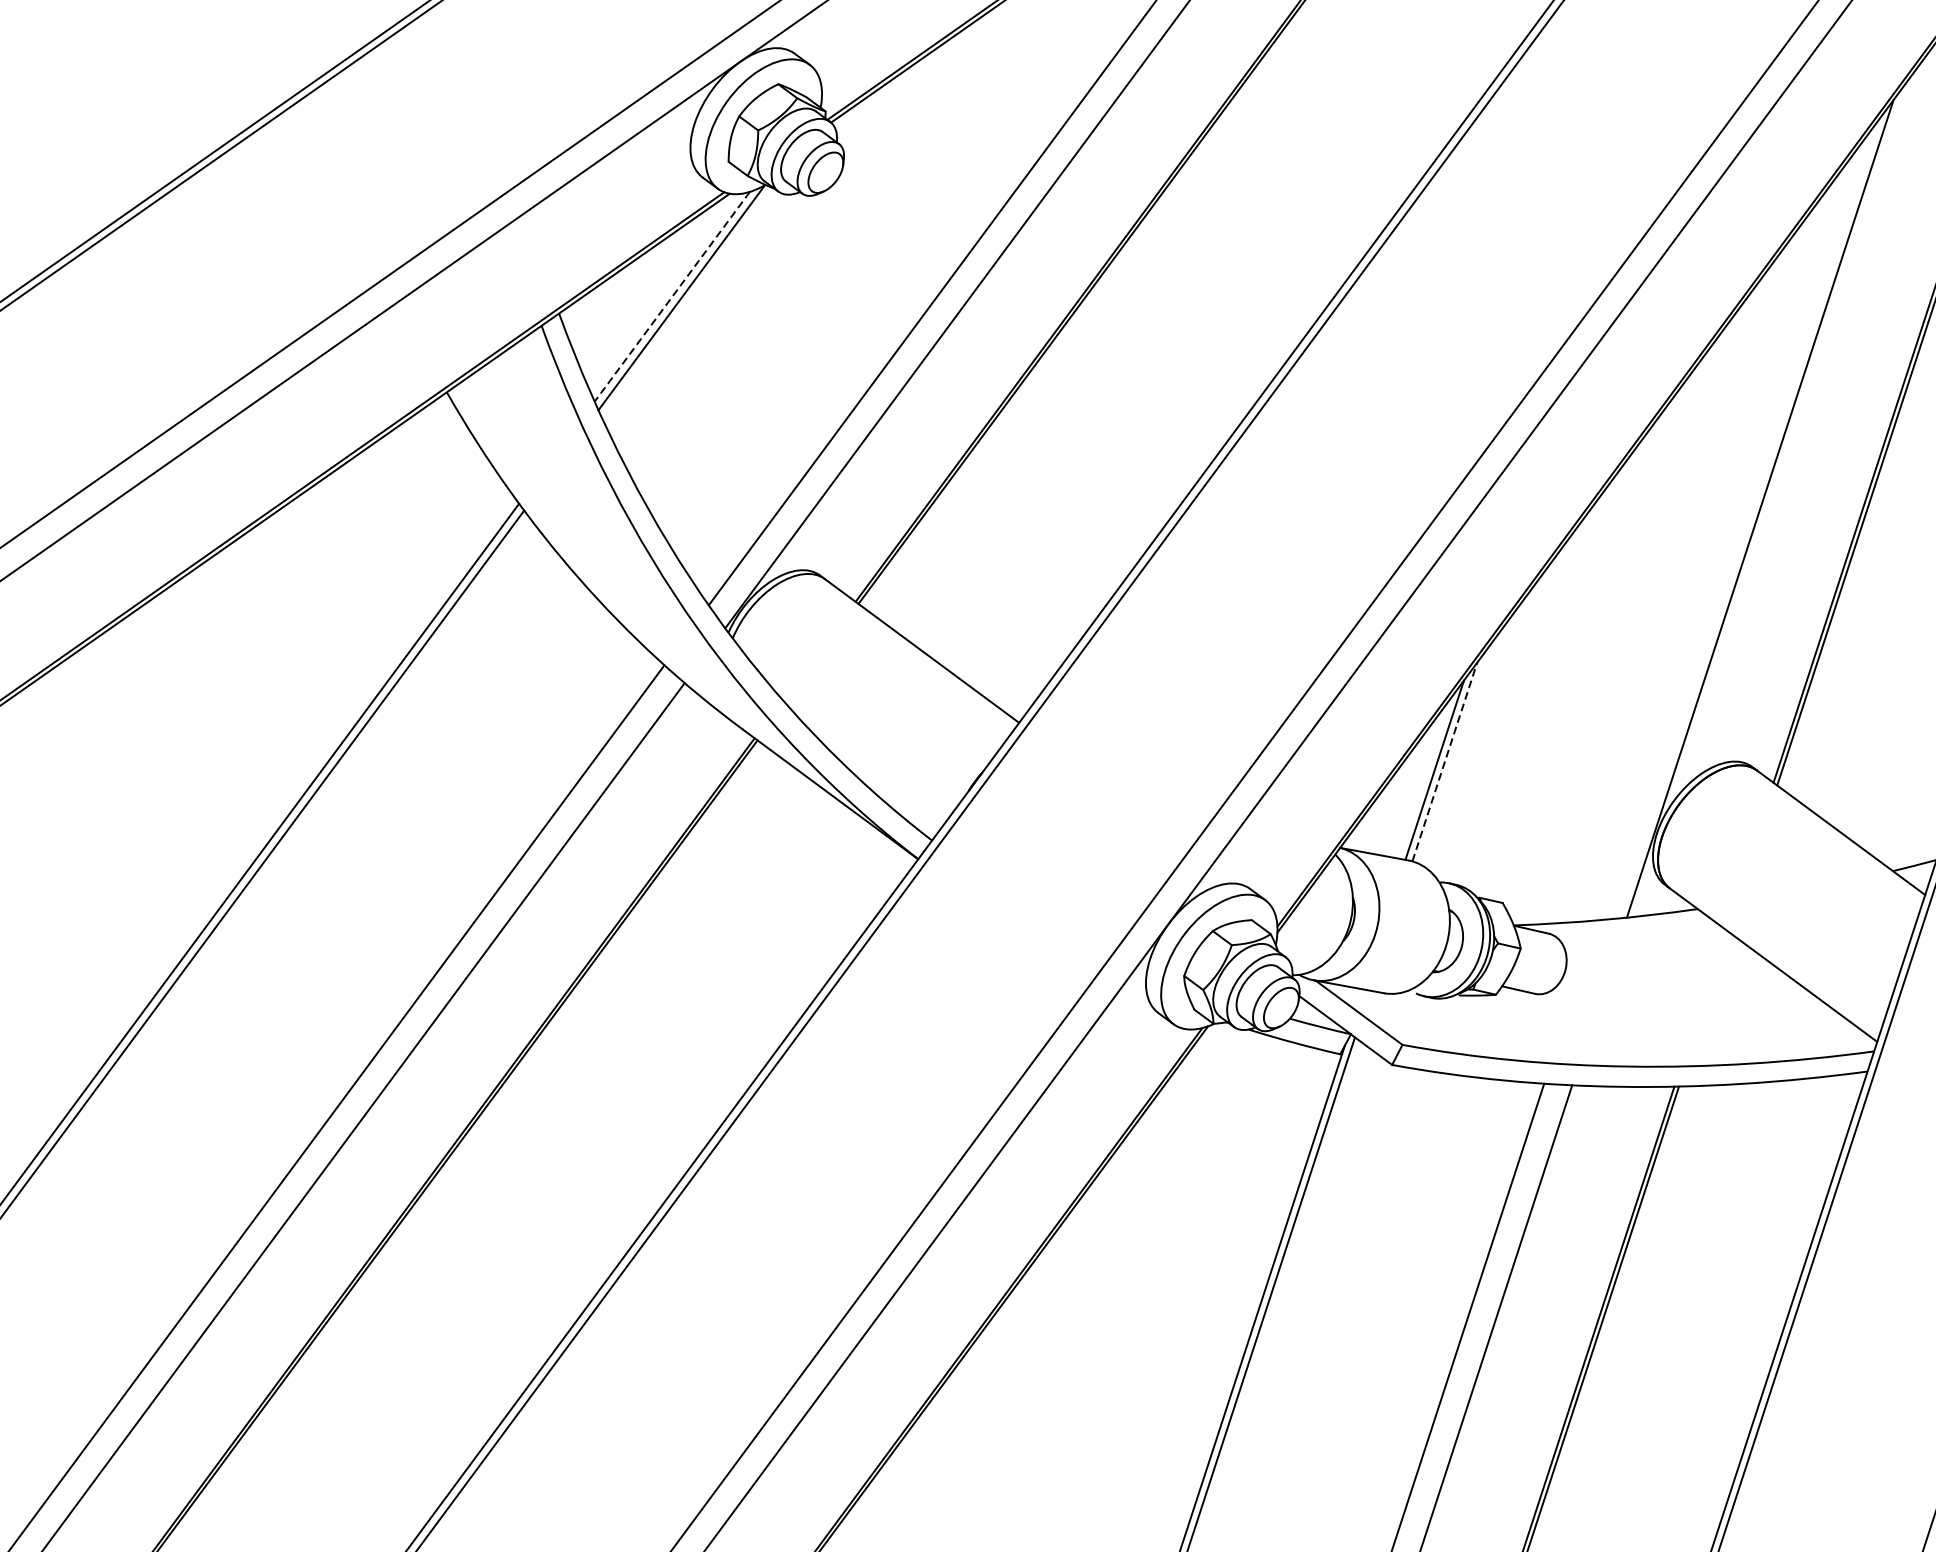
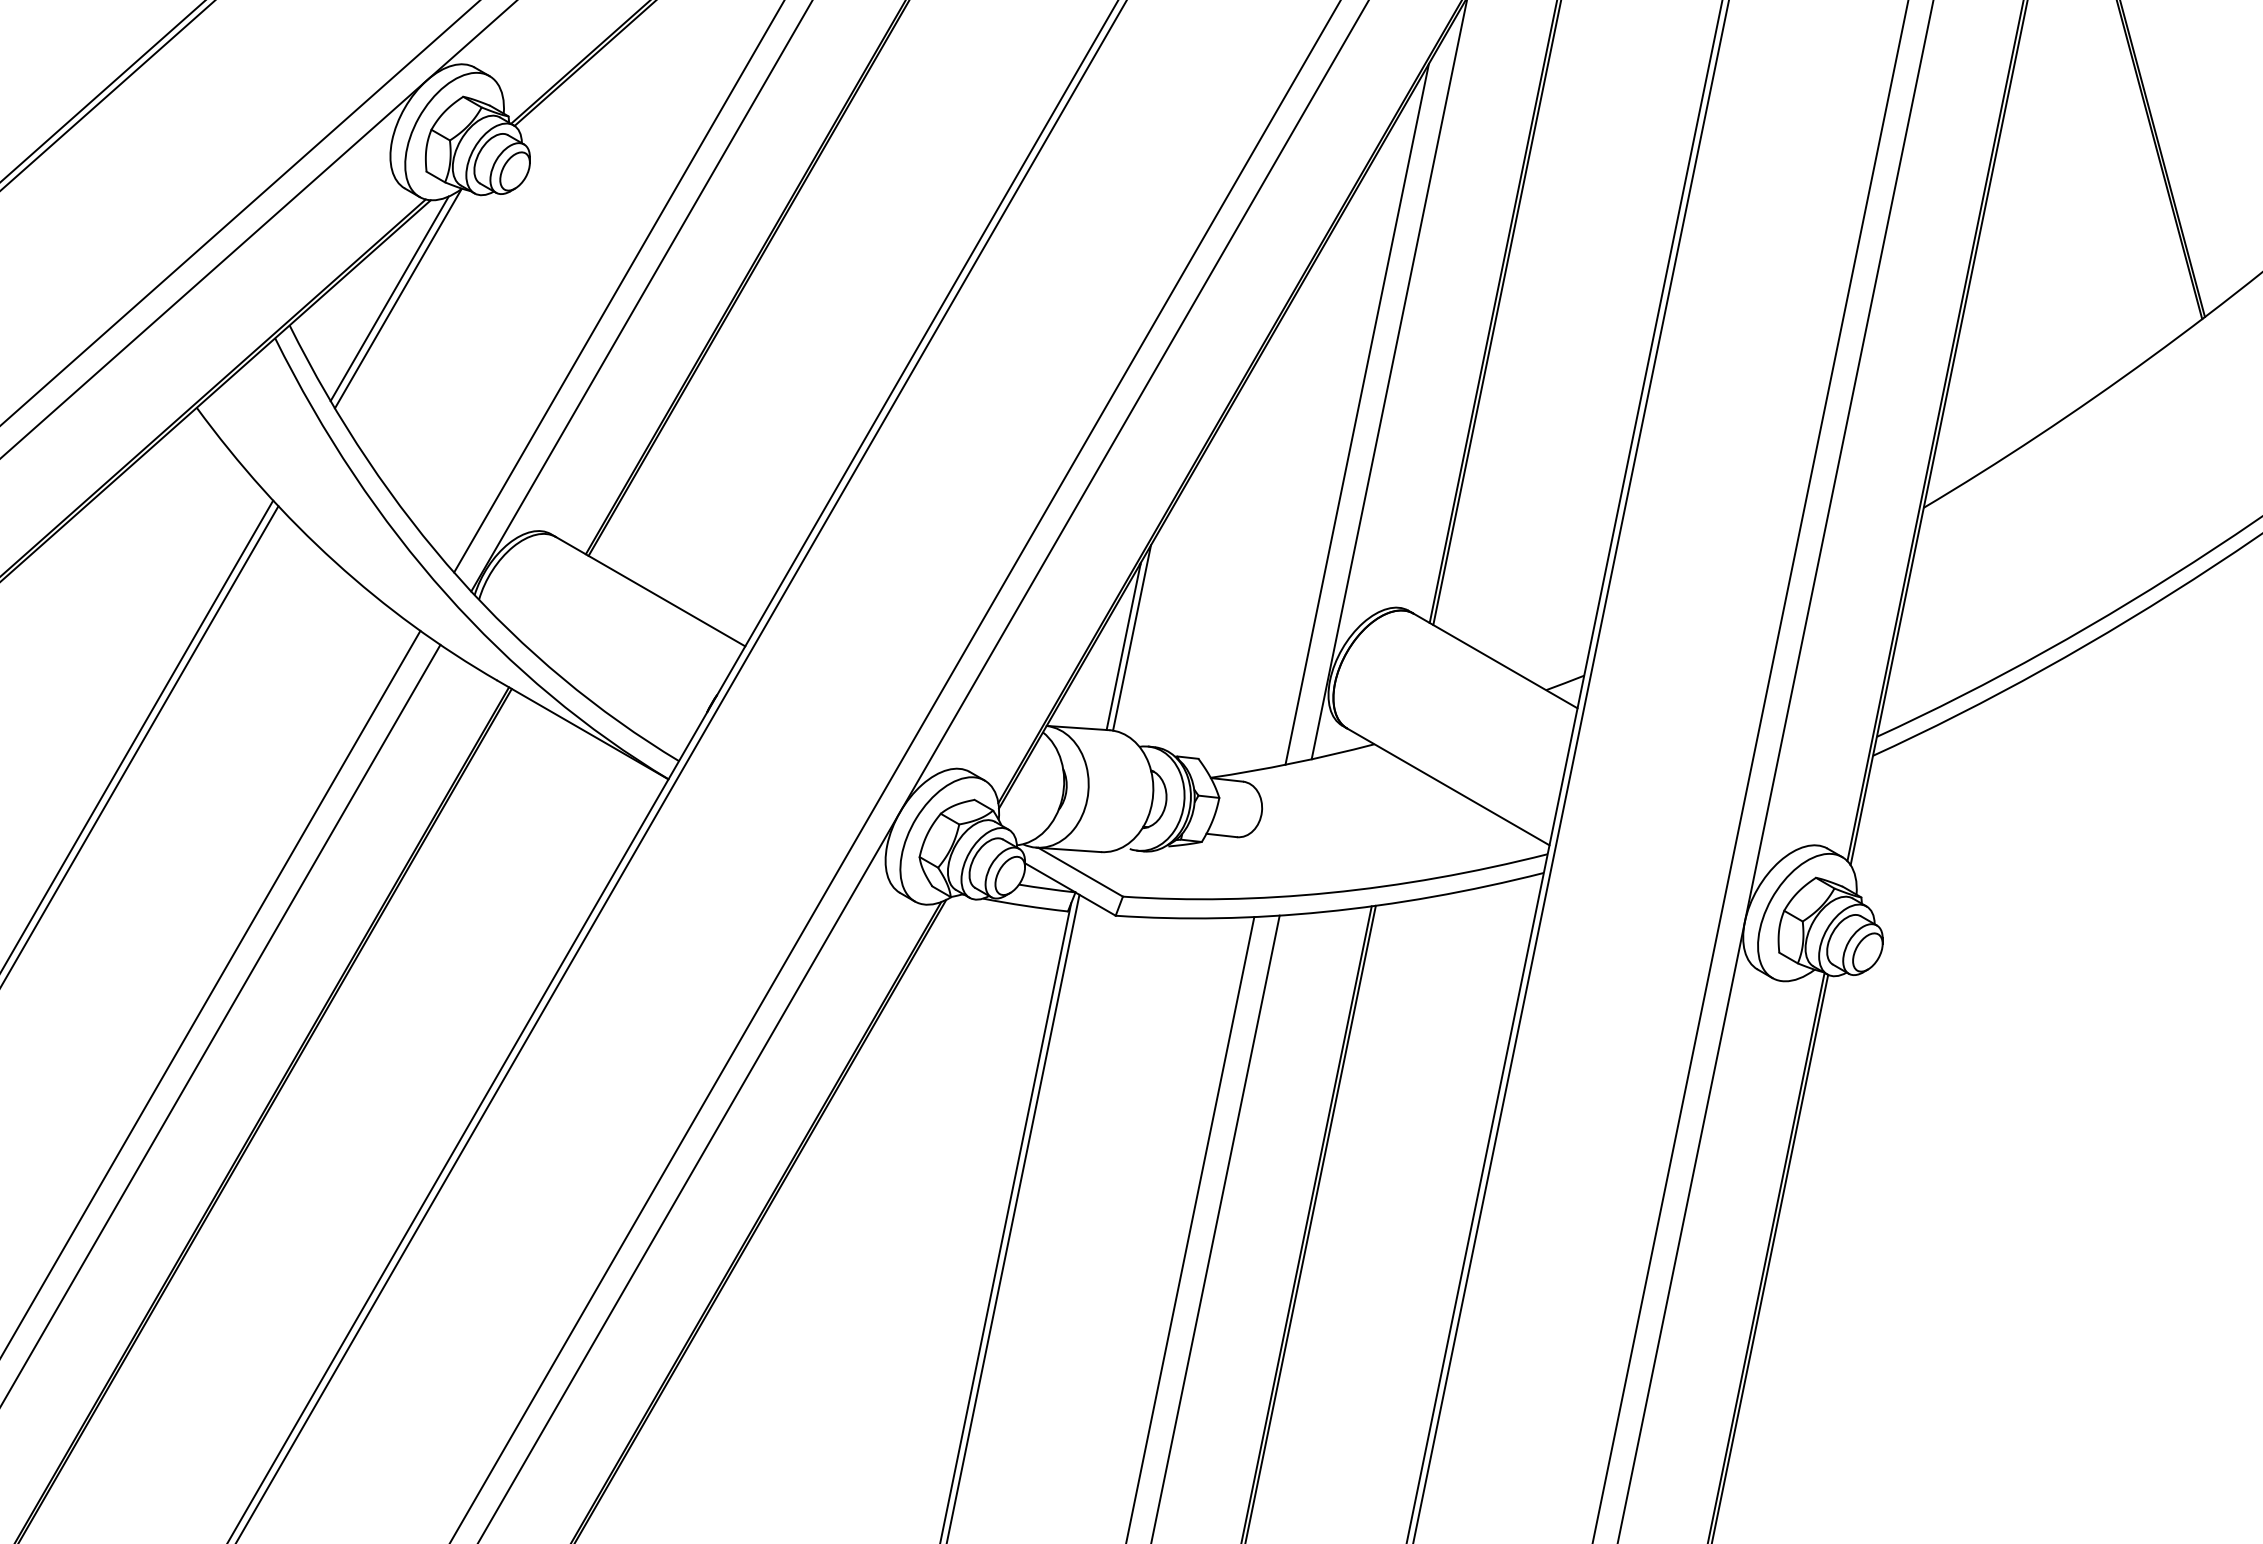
line: (671, 297) -> (389, 299), dashed -> solid
line: (1719, 543) -> (1356, 413), added
line: (1445, 761) -> (1132, 637), dashed -> solid

